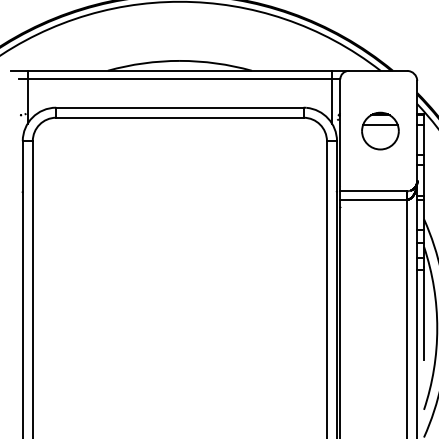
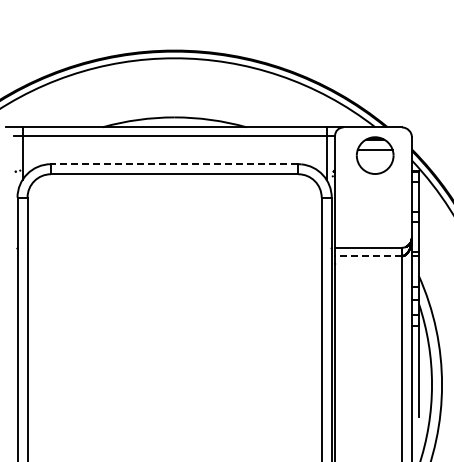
line: (179, 107) -> (174, 164), solid -> dashed
part: (379, 130) -> (374, 155), moved
line: (373, 199) -> (368, 256), solid -> dashed

